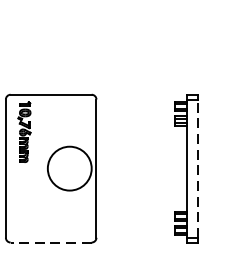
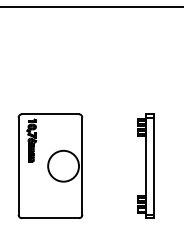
line: (197, 169) -> (153, 166), dashed -> solid
line: (51, 242) -> (50, 218), dashed -> solid

